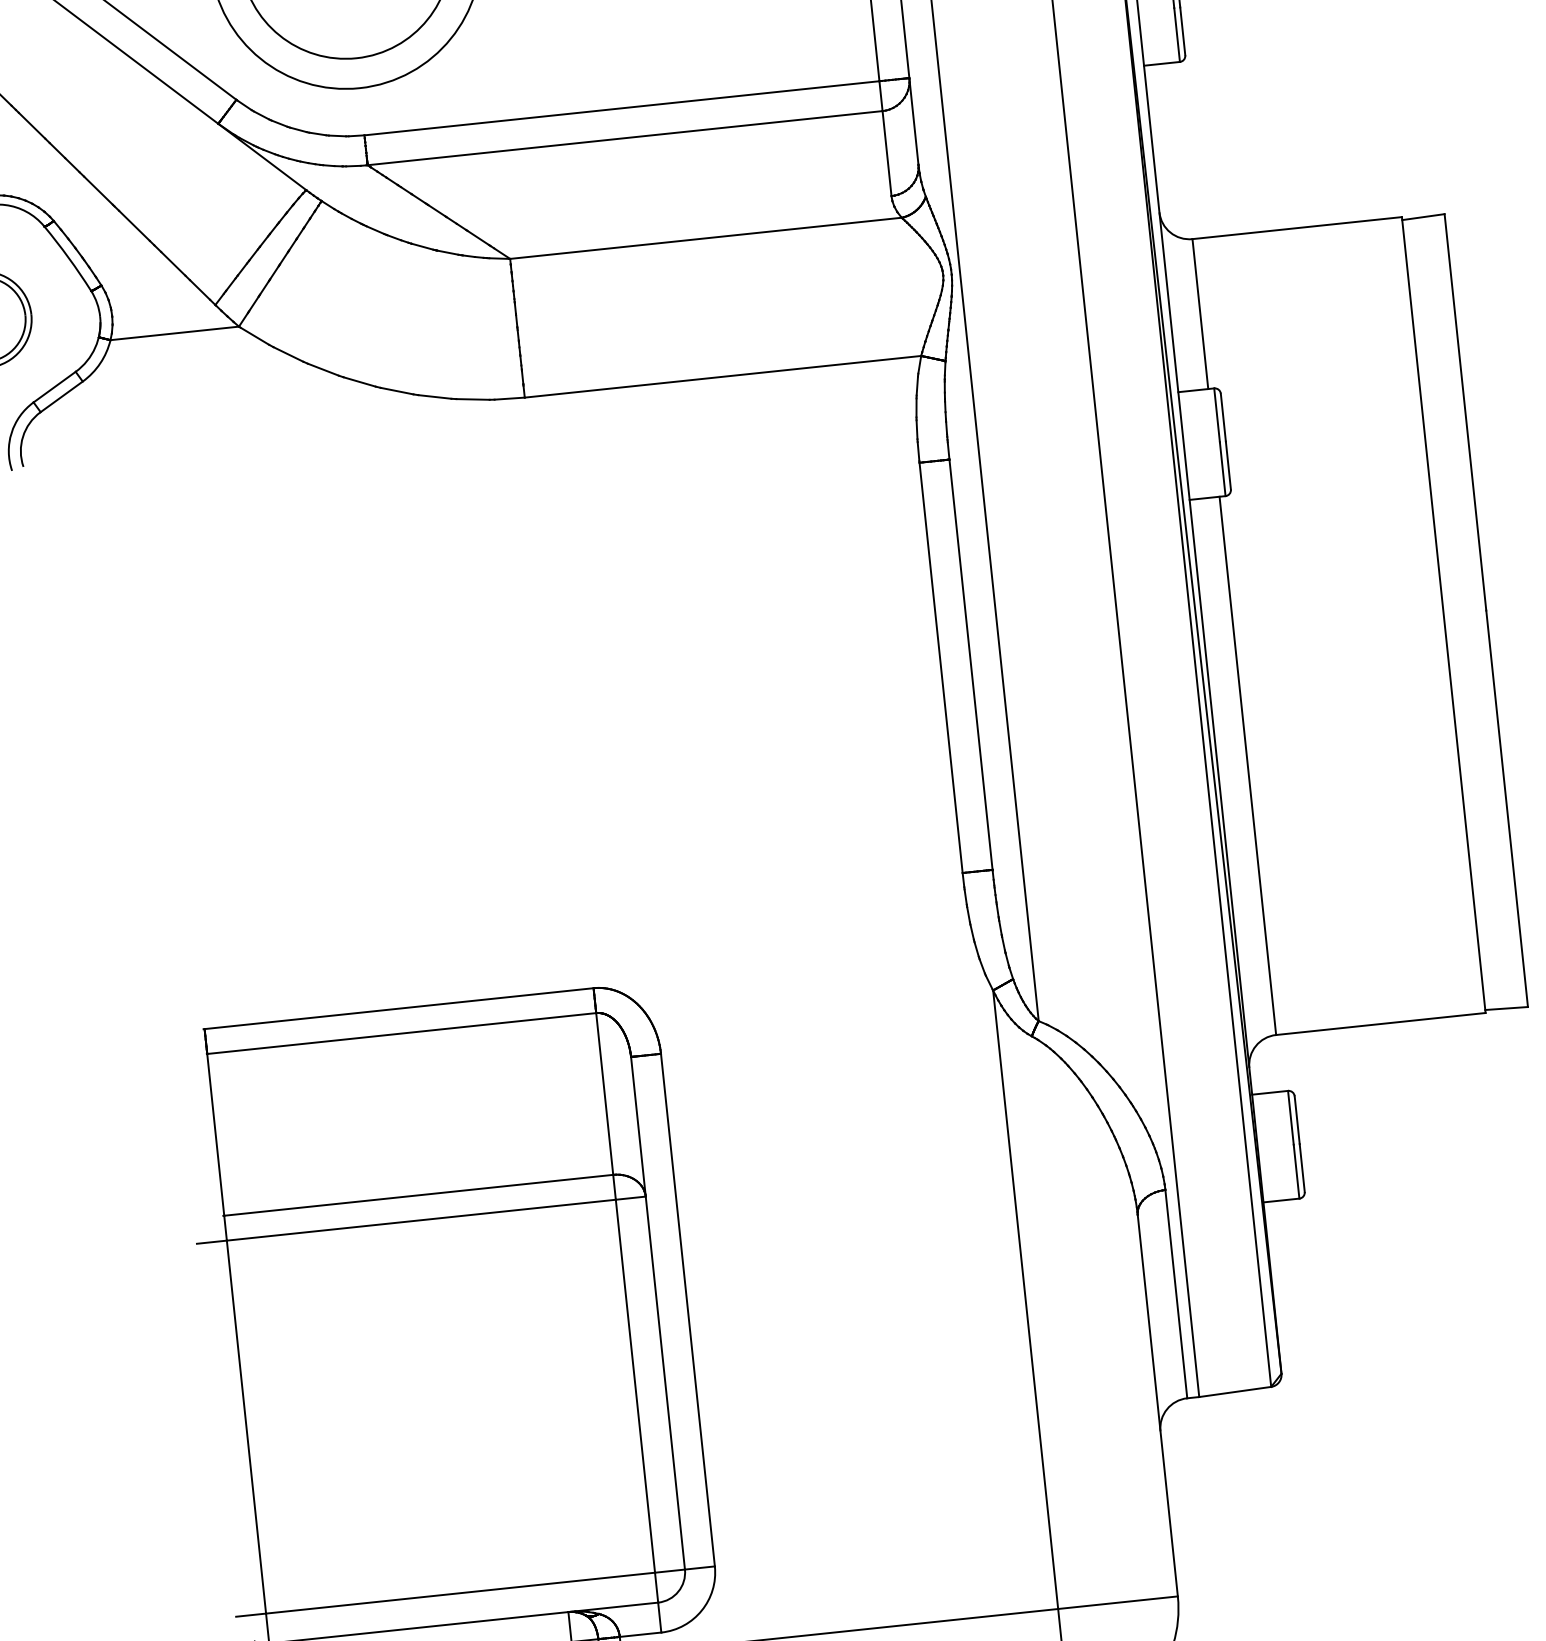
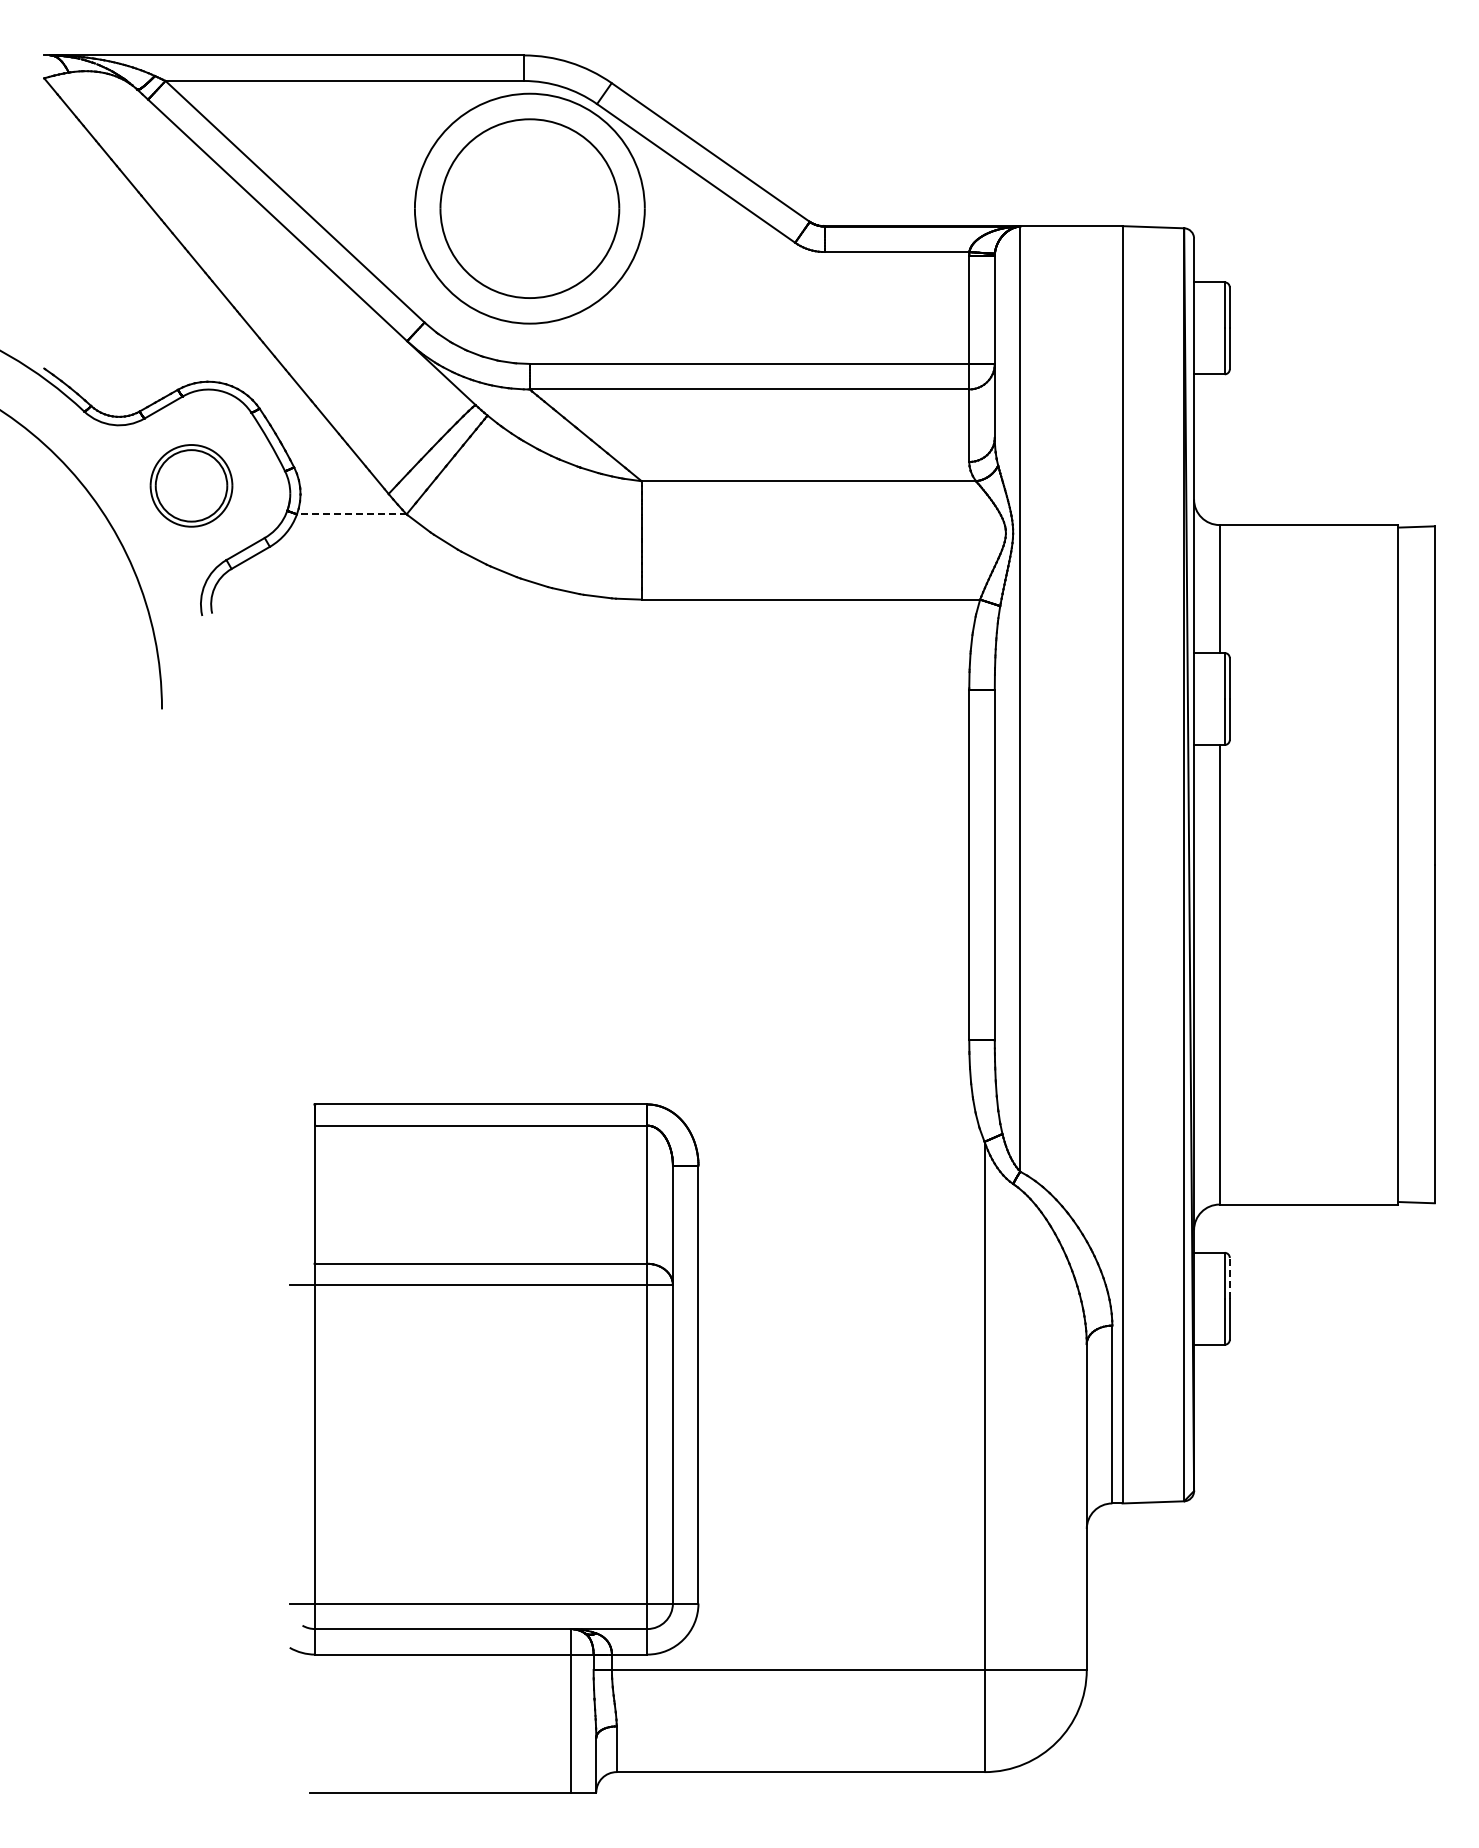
line: (174, 333) -> (351, 514), solid -> dashed
line: (1296, 1119) -> (1229, 1277), solid -> dashed

